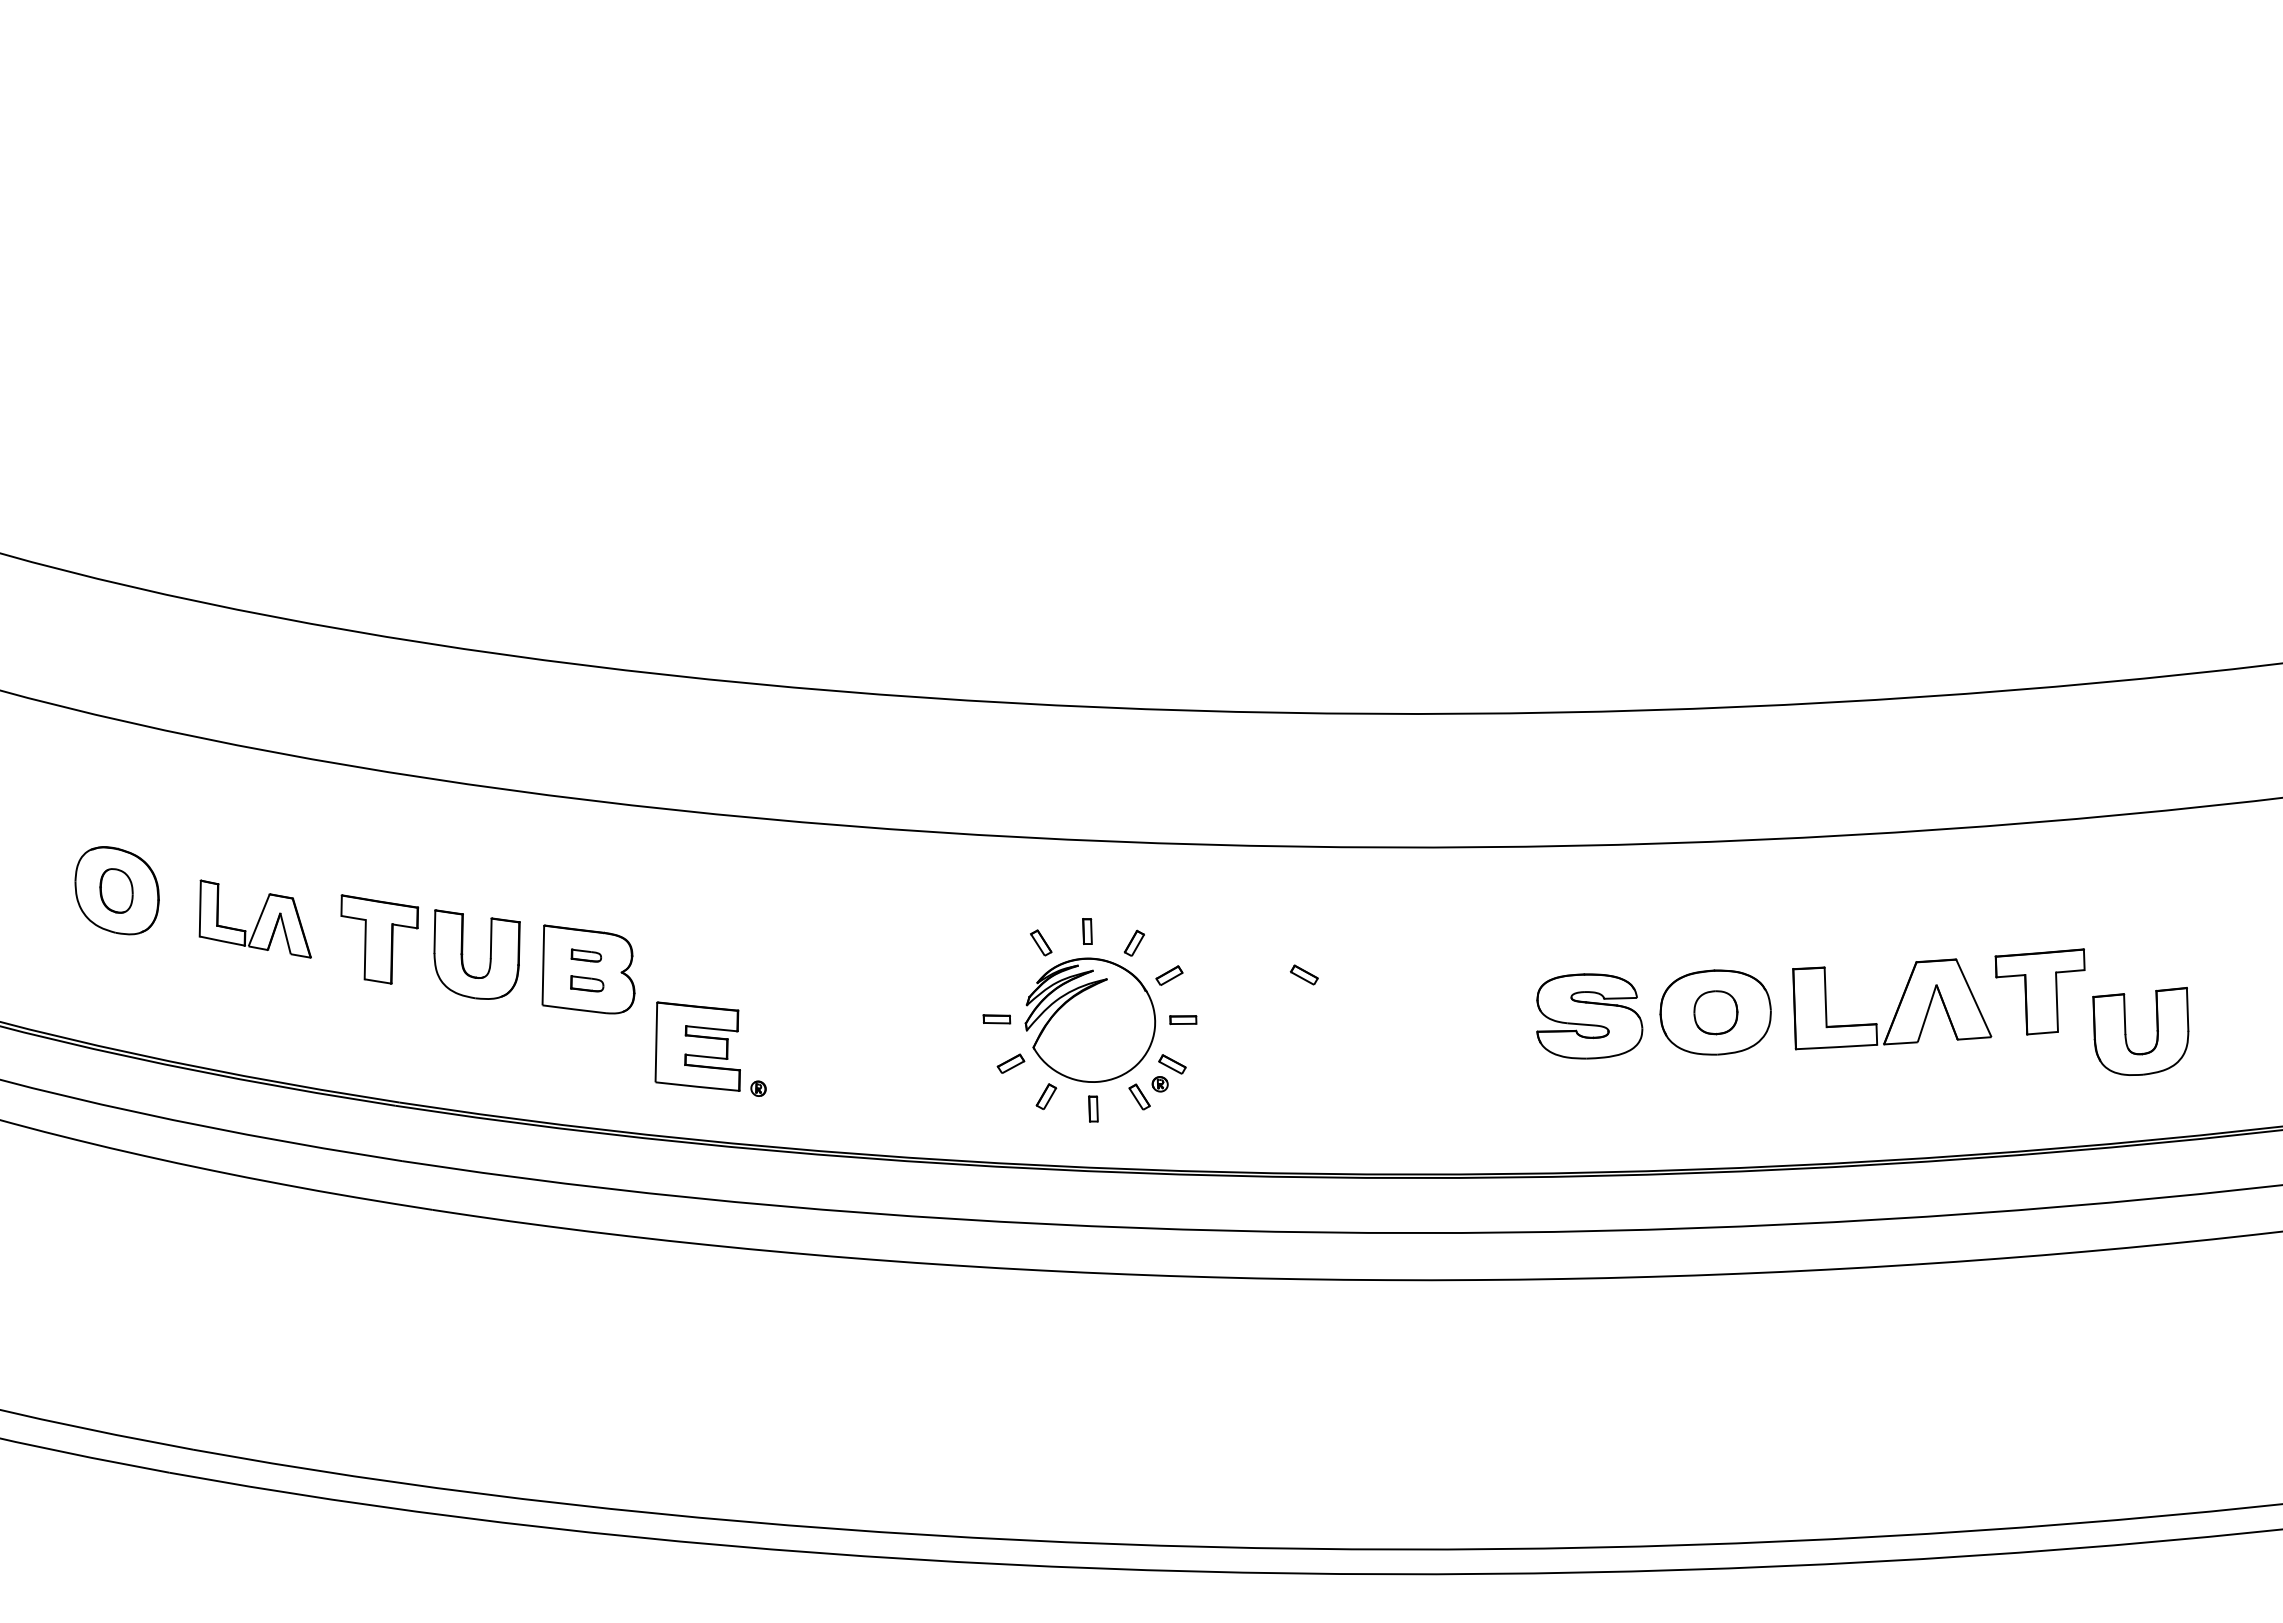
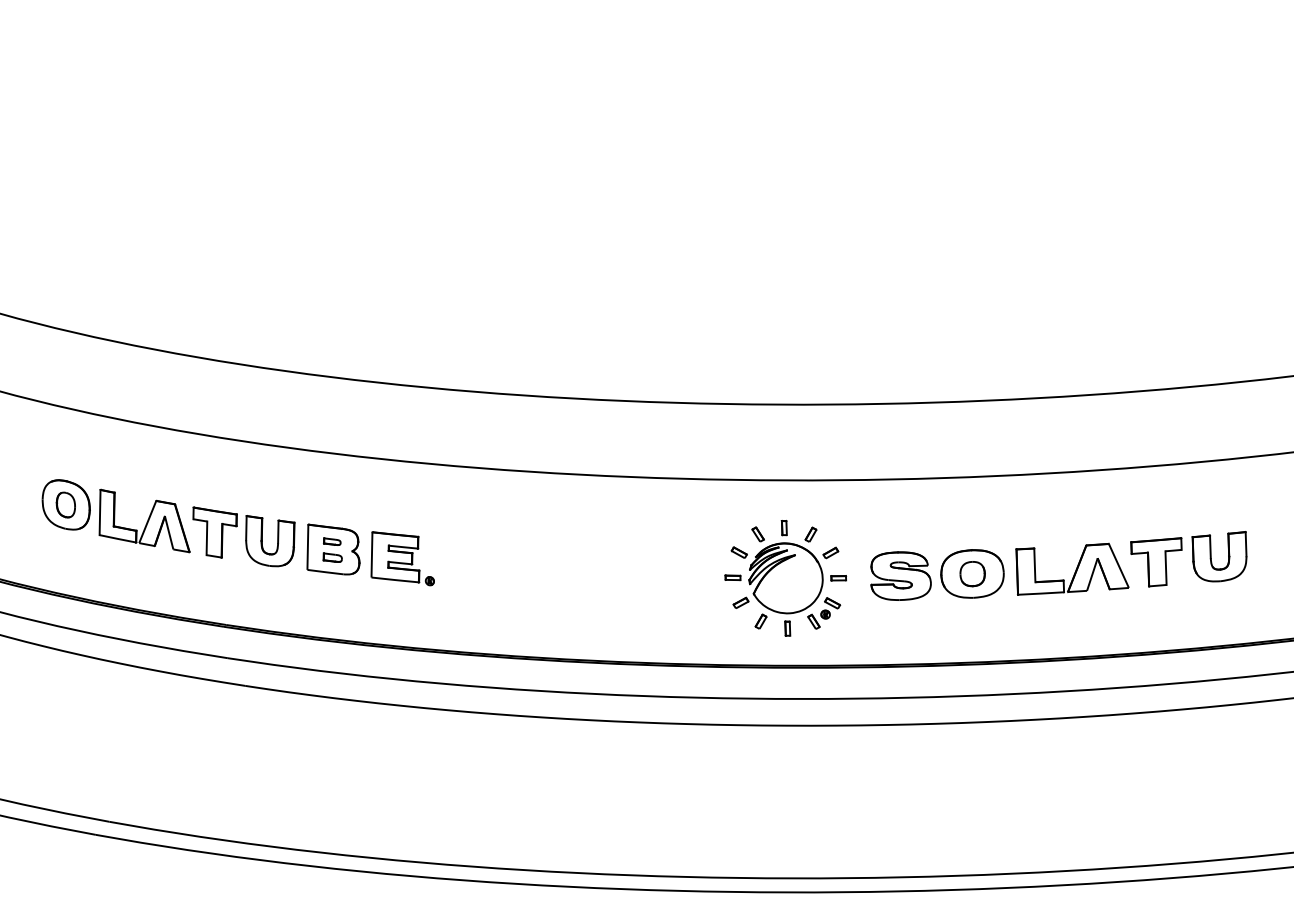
part: (255, 918) -> (144, 520), size x1.43
part: (1089, 1020) -> (785, 578), moved
part: (2126, 1031) -> (1211, 556), moved
part: (710, 1048) -> (402, 558), moved

